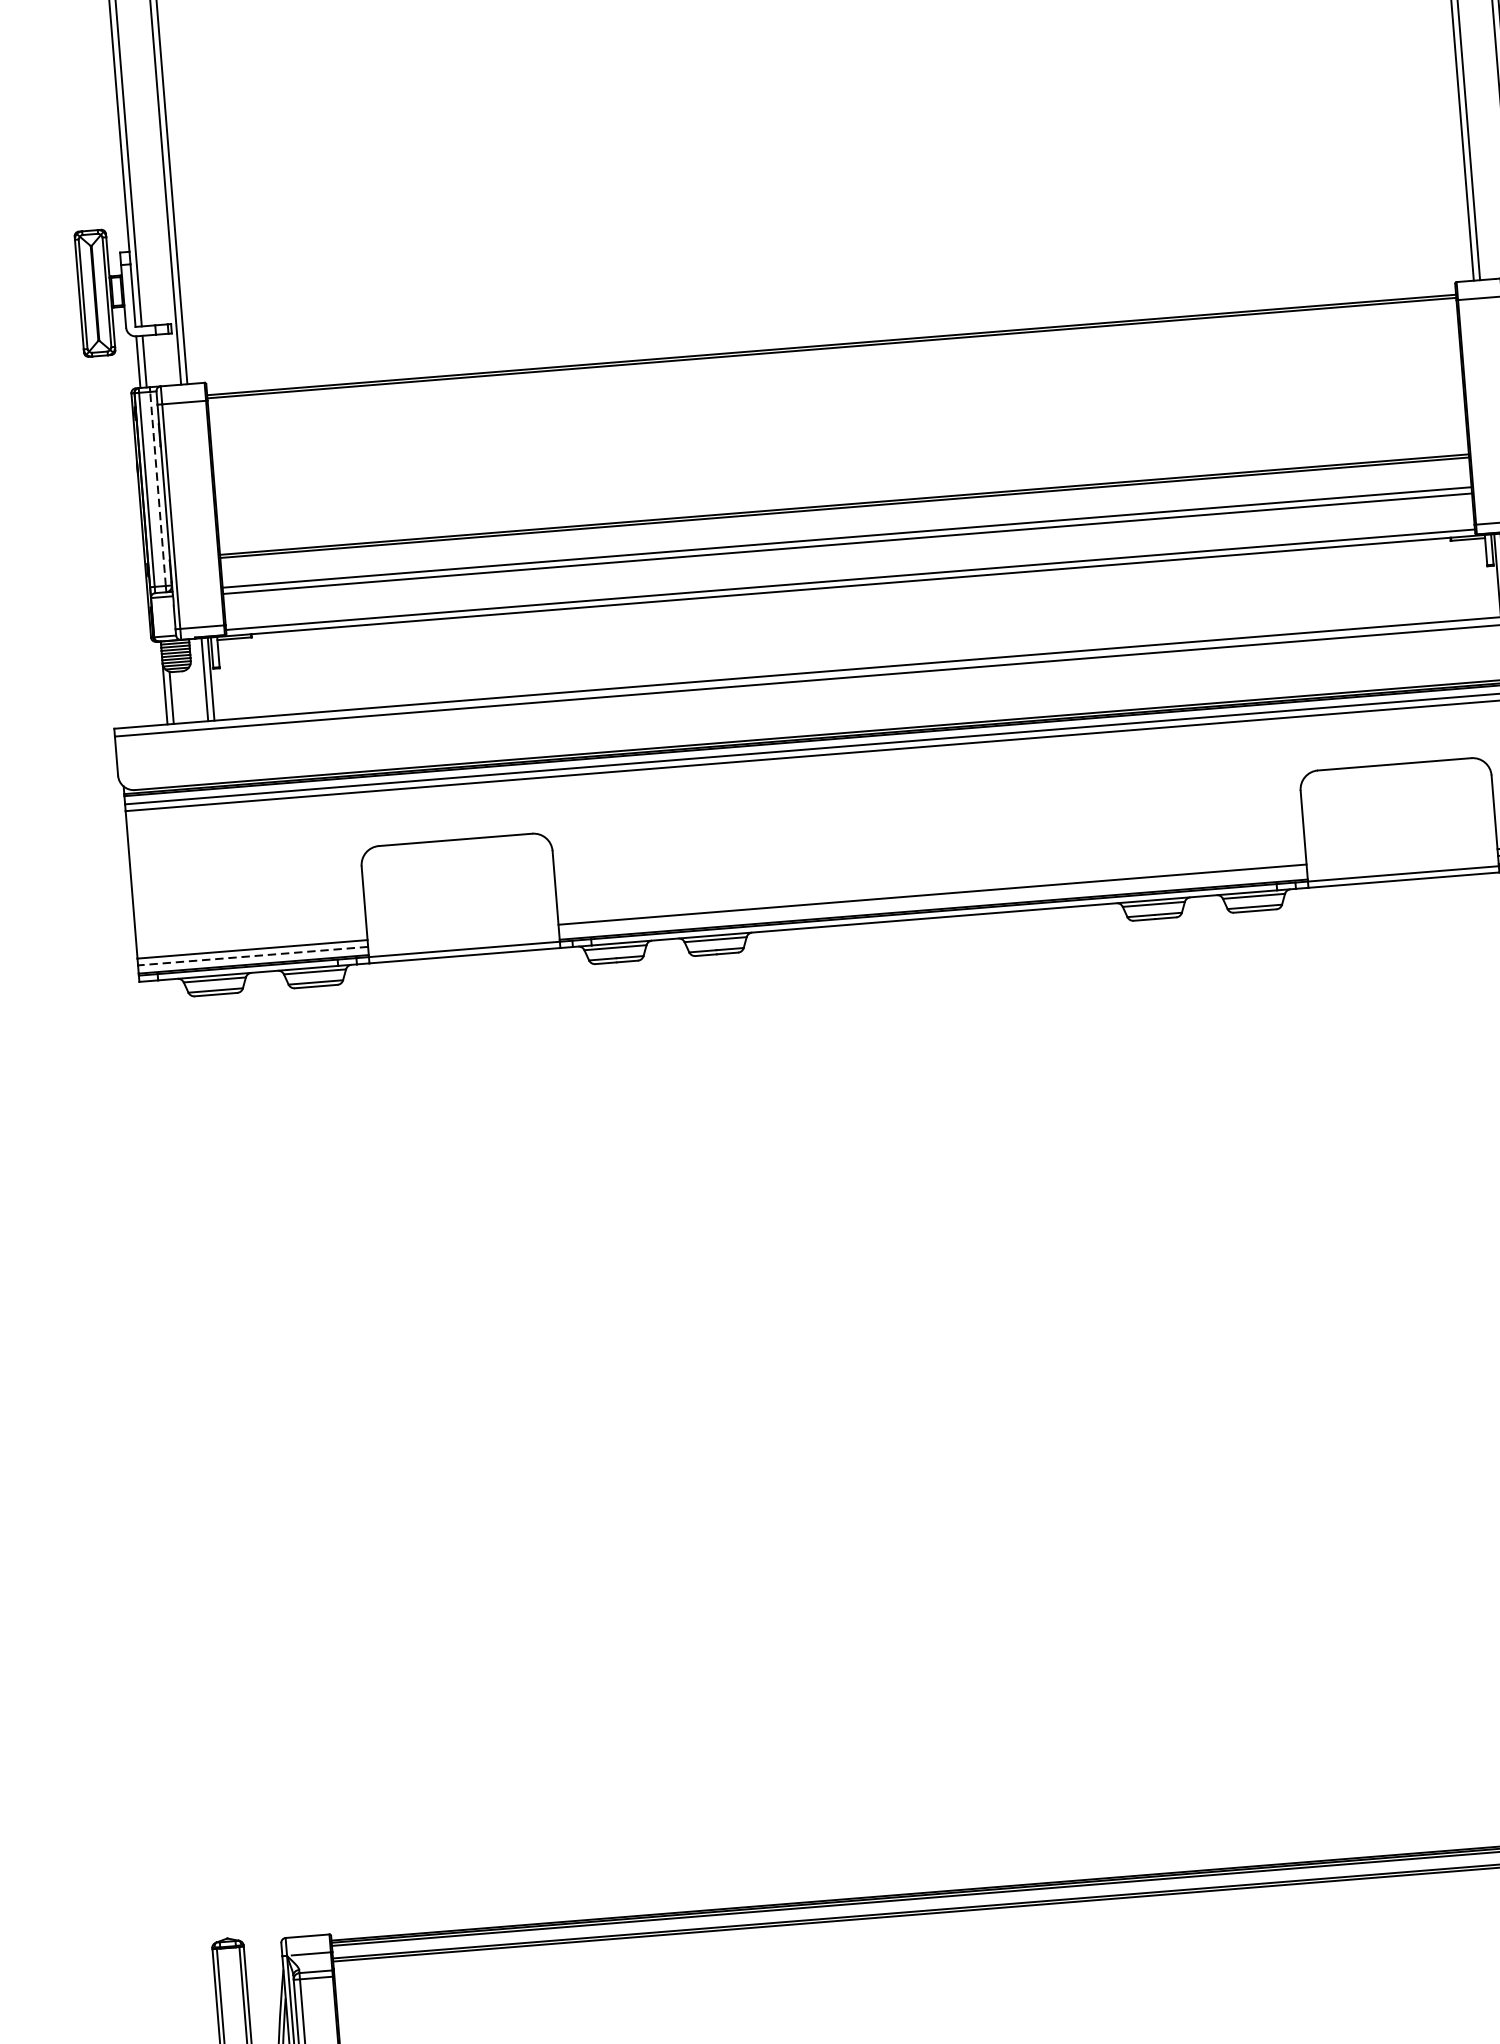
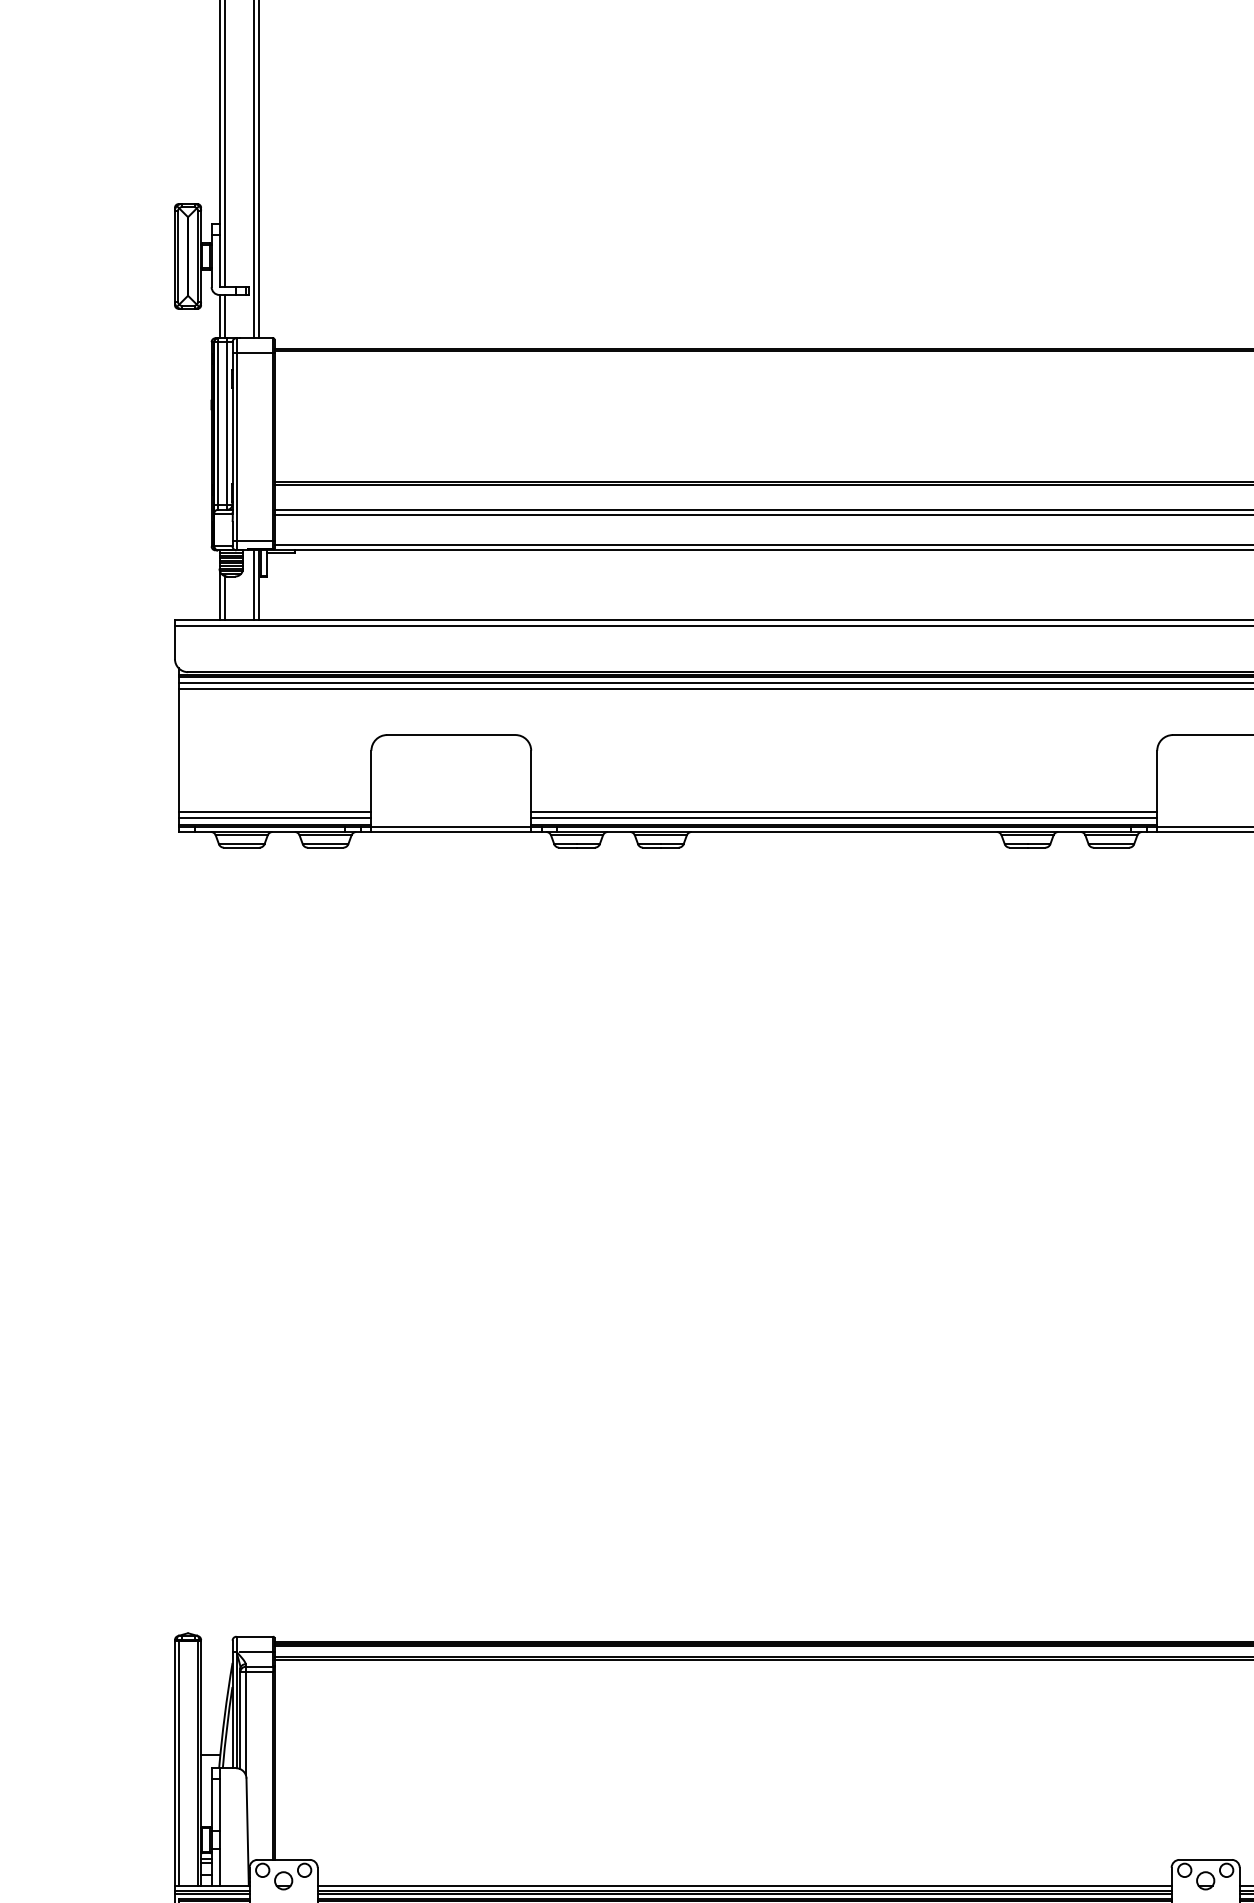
line: (158, 487) -> (227, 422), dashed -> solid
line: (933, 901) -> (844, 818), added
line: (252, 956) -> (274, 818), dashed -> solid

